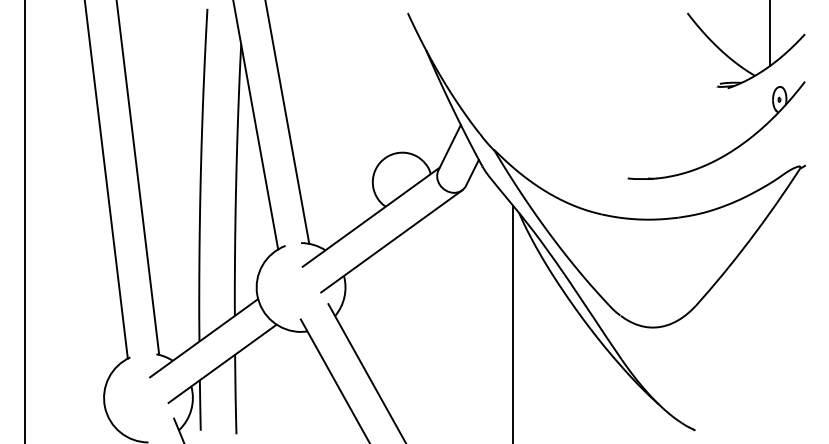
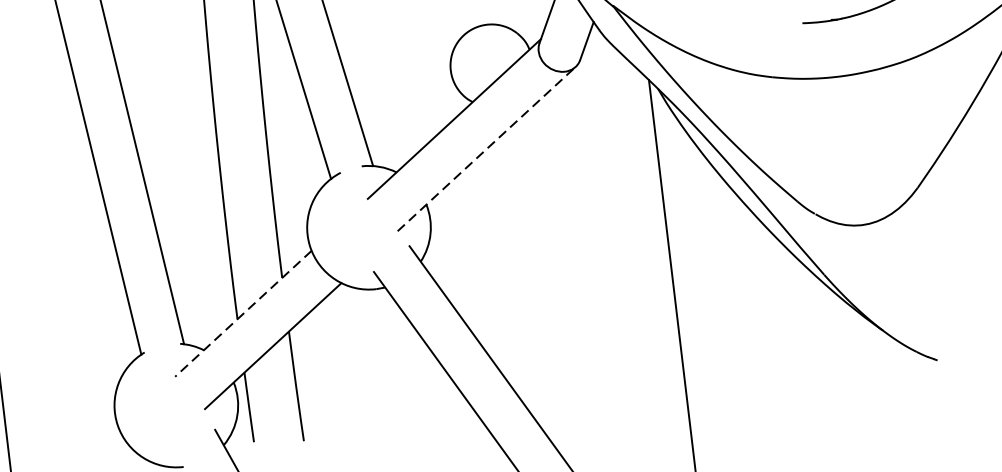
line: (392, 241) -> (487, 149), solid -> dashed
line: (204, 338) -> (243, 314), solid -> dashed

